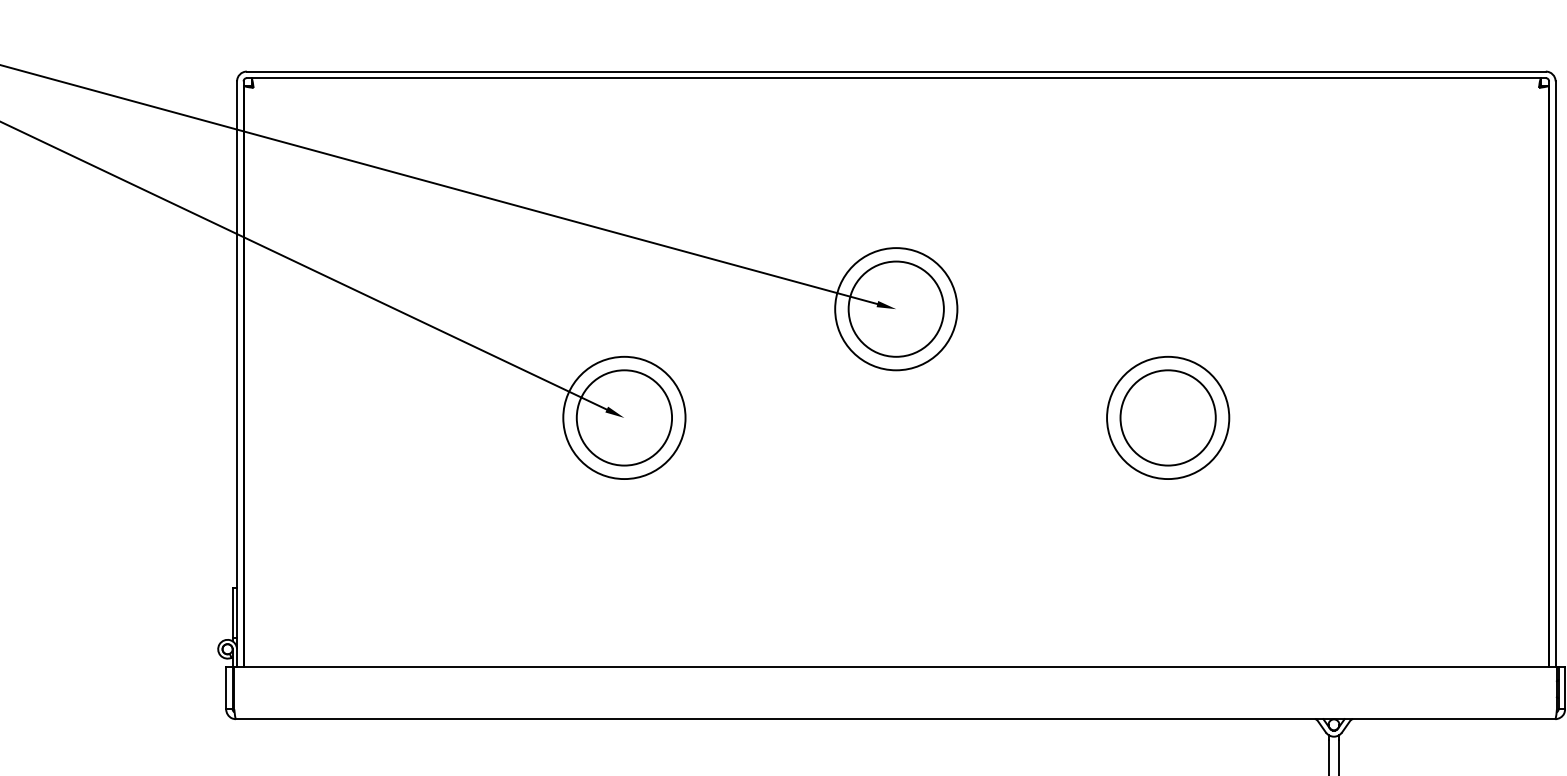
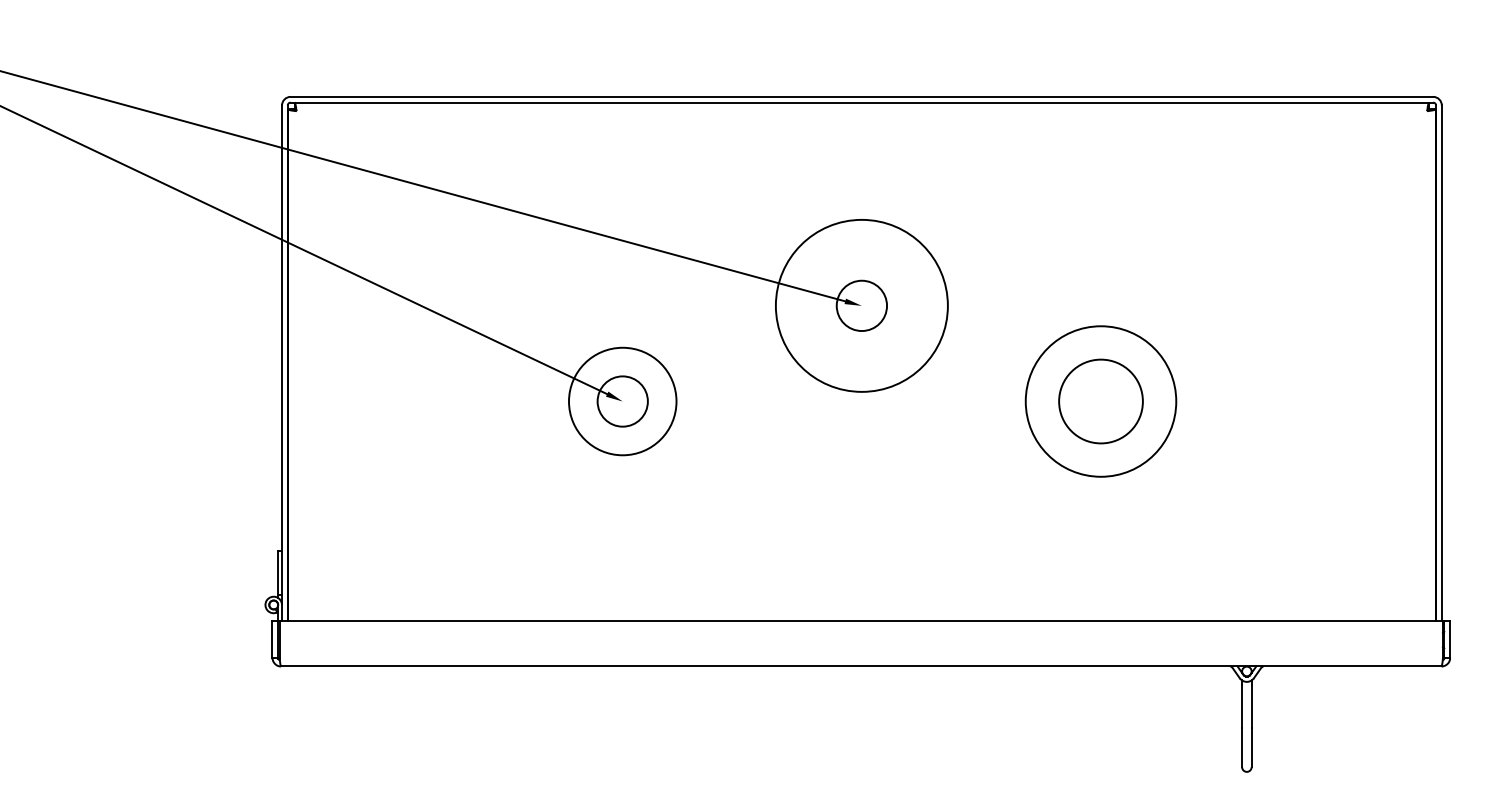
circle: (895, 308) -> (861, 305), size x0.6
circle: (895, 308) -> (861, 305), size x1.6
circle: (624, 417) -> (622, 401), size x0.6
circle: (1167, 417) -> (1100, 401), size x1.4

